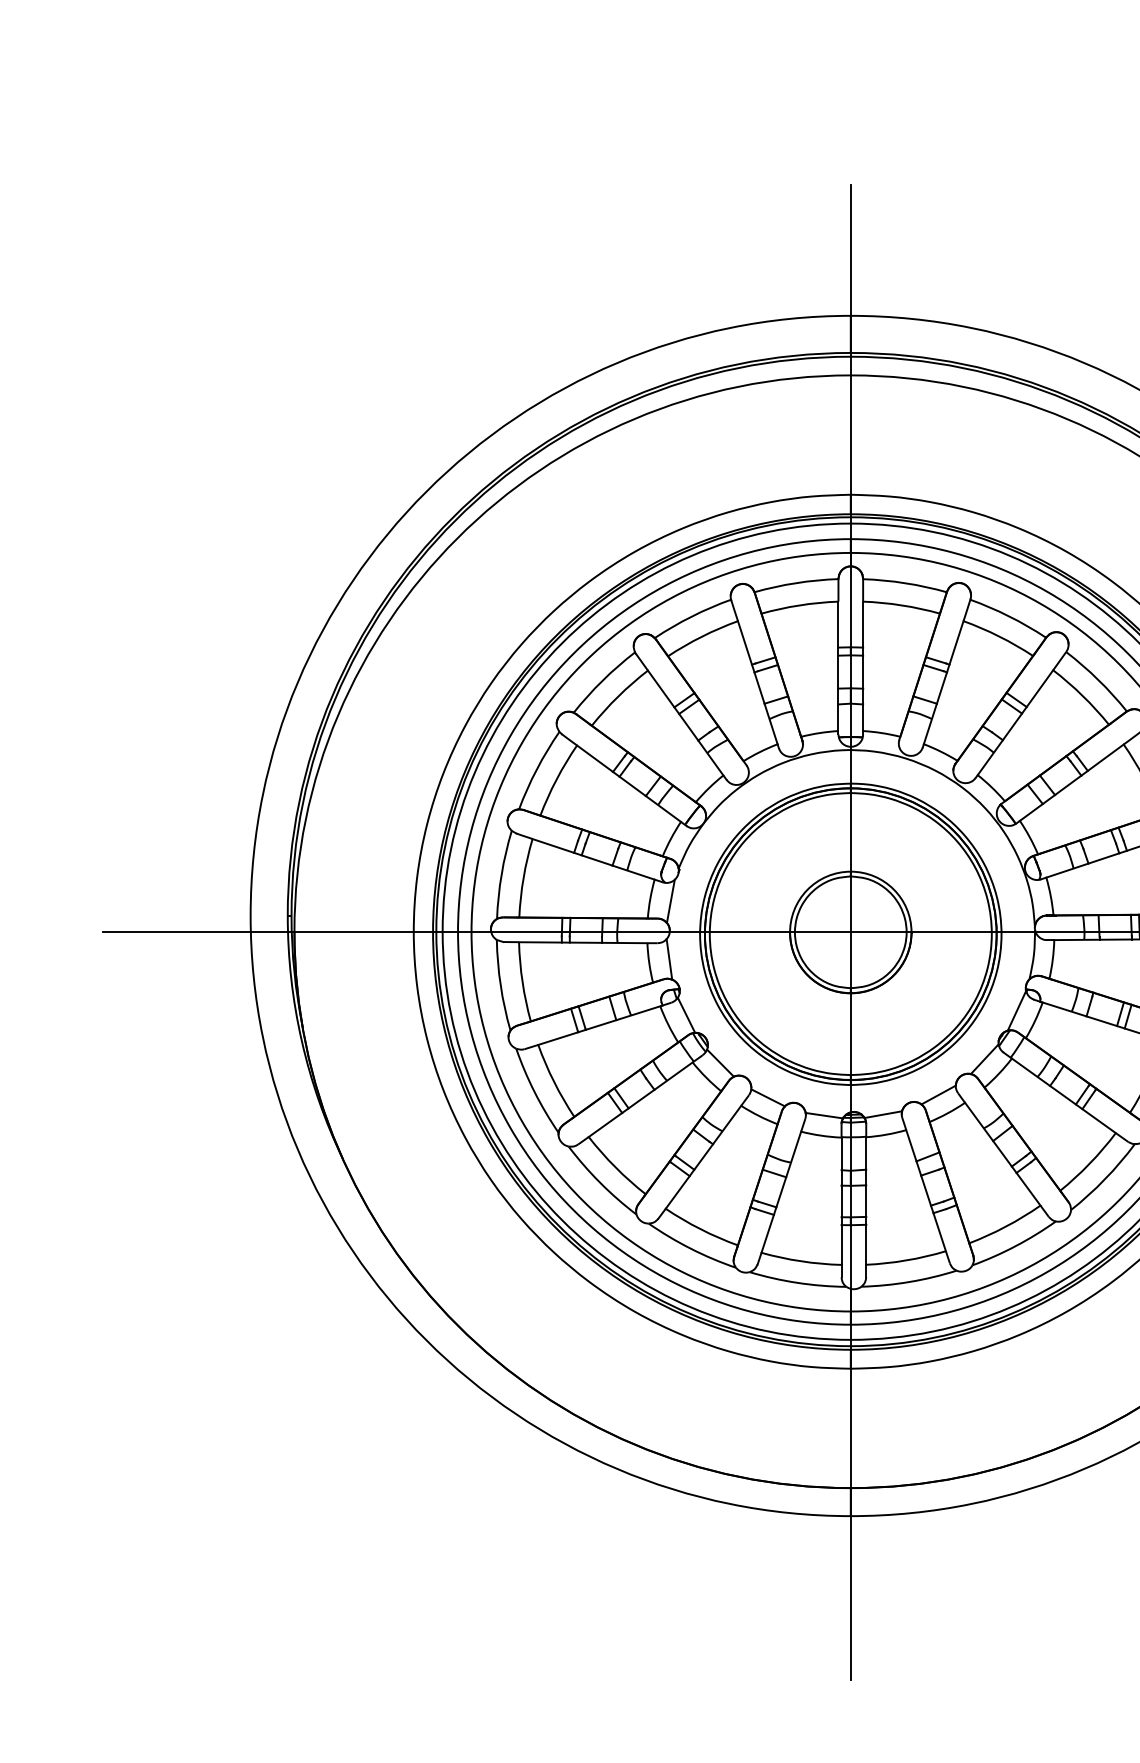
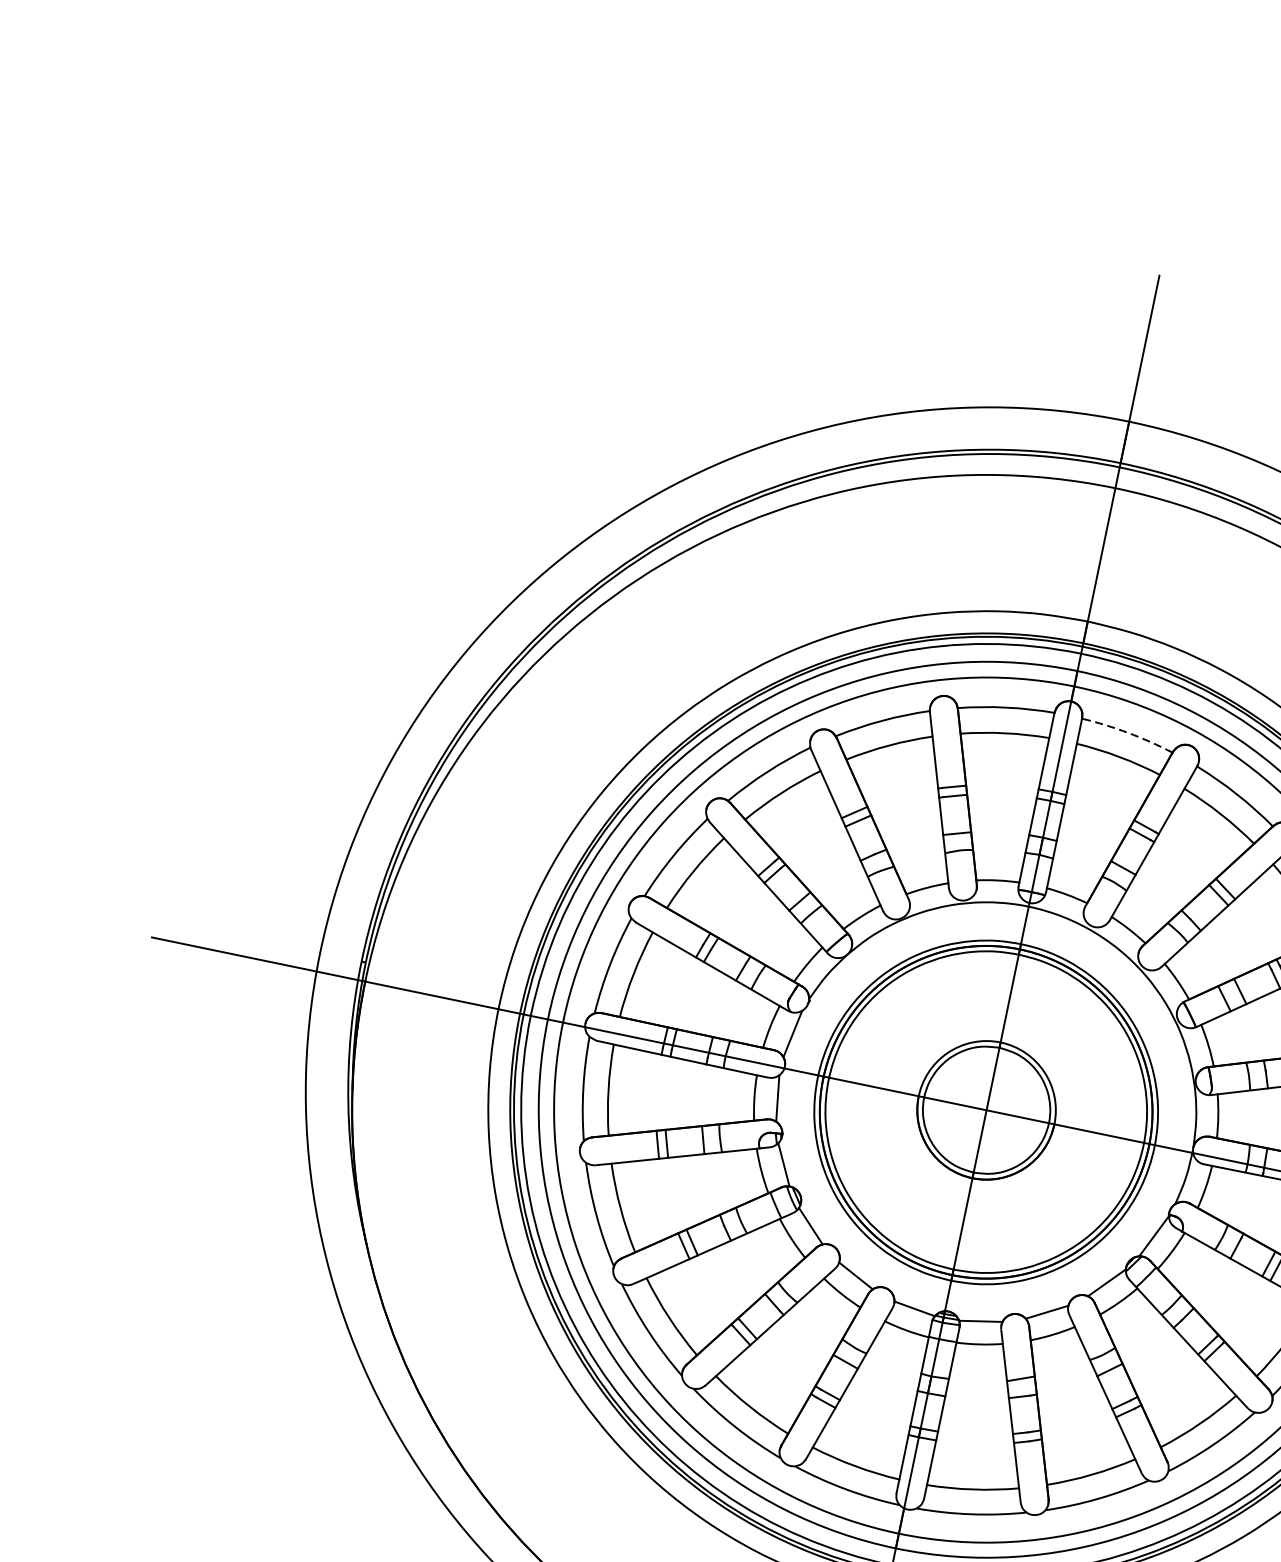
arc: (905, 583) -> (1128, 733), solid -> dashed

